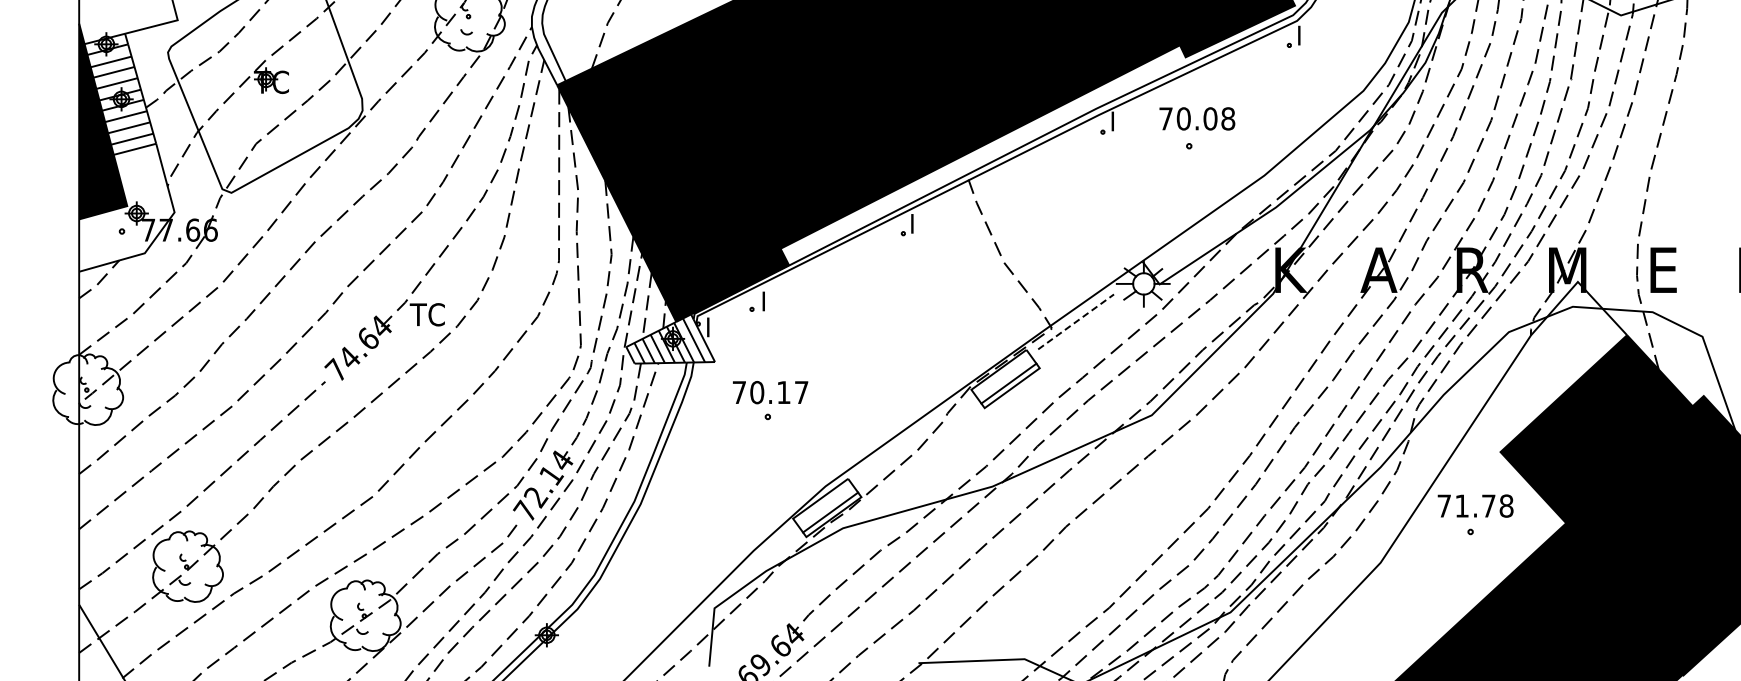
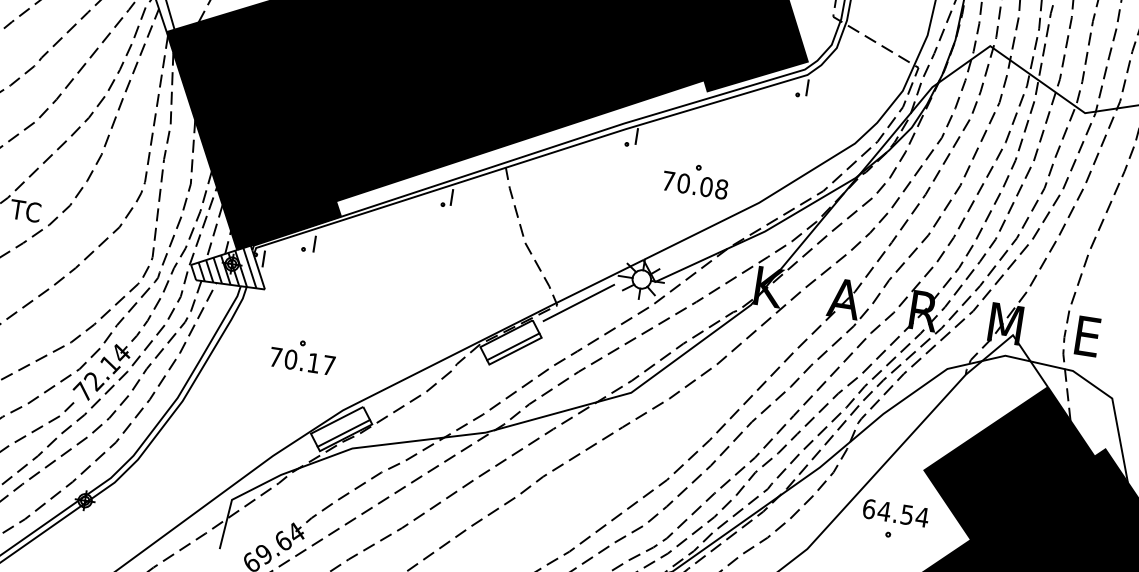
text: (1197, 118) -> (695, 185), moved
line: (1076, 321) -> (579, 302), dashed -> solid
text: (770, 392) -> (302, 361), moved
text: (1475, 505) -> (895, 512), 71.78 -> 64.54

